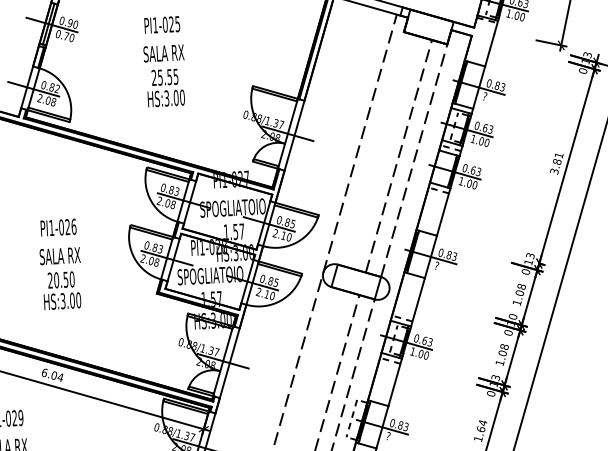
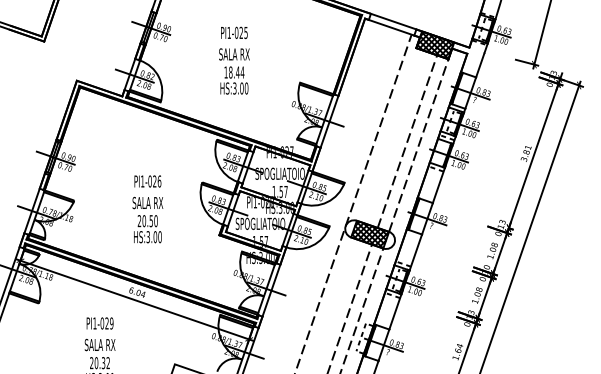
hatch: (429, 27) -> (435, 45), added
text: (165, 77) -> (234, 72), 25.55 -> 18.44
hatch: (356, 281) -> (370, 234), added

